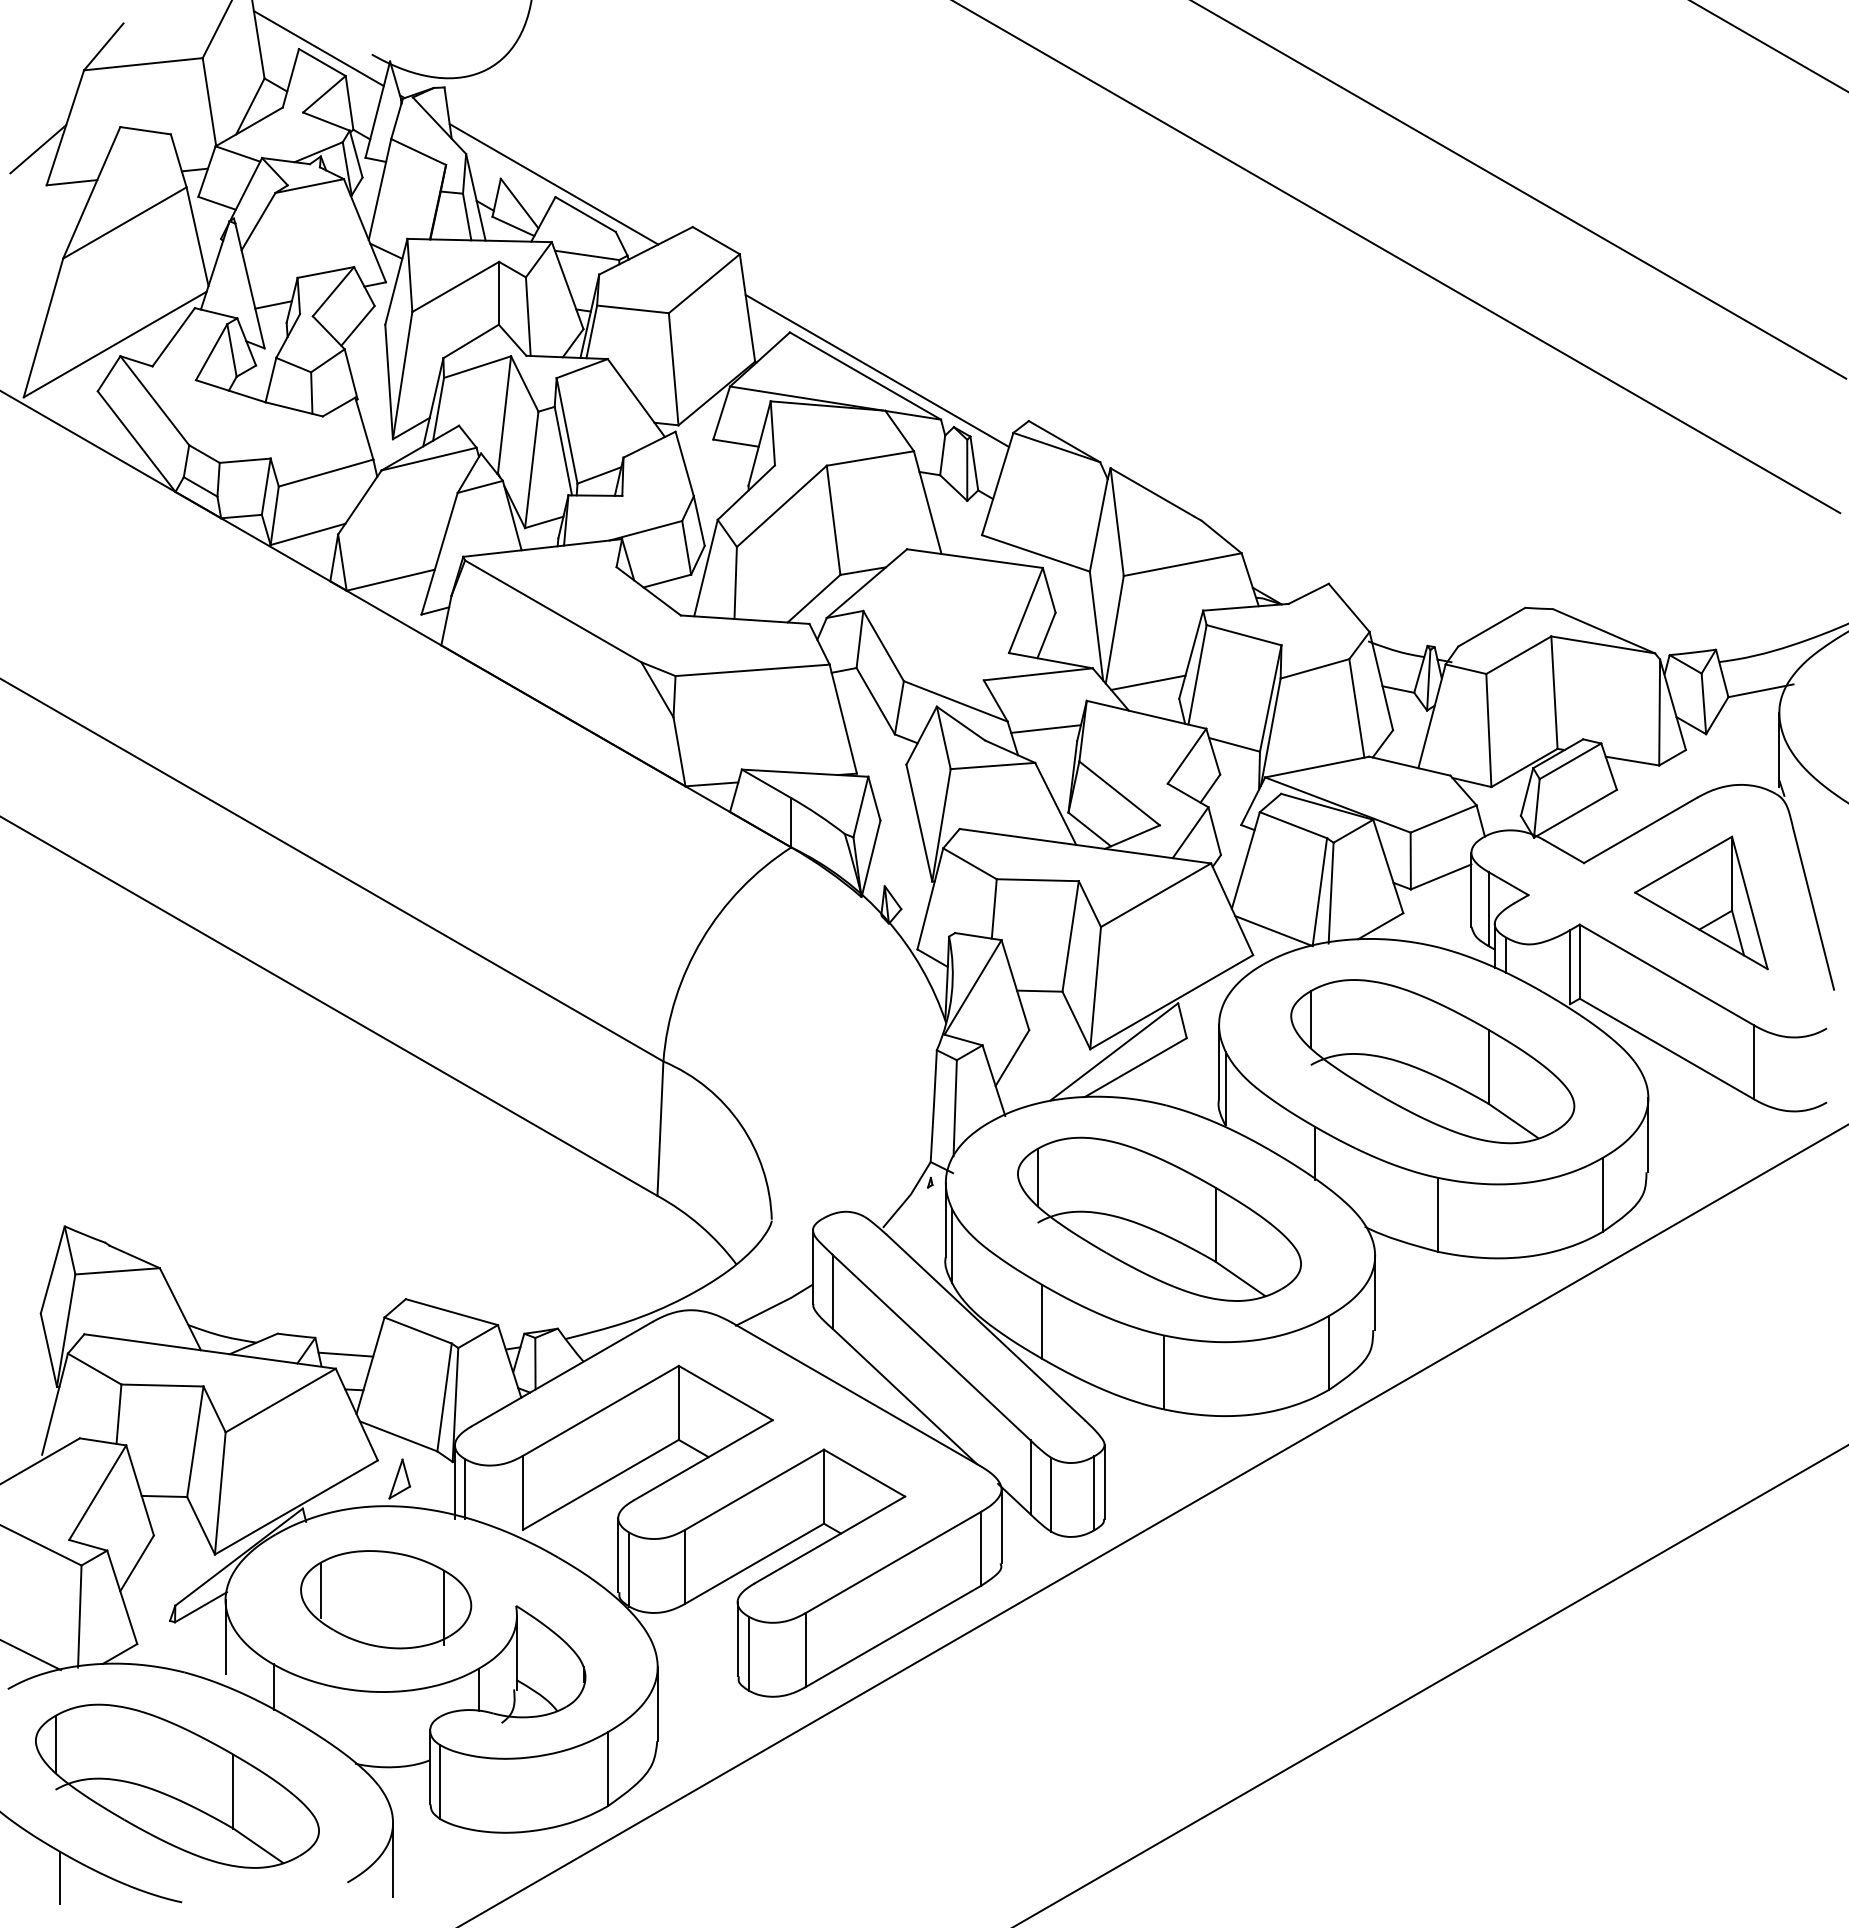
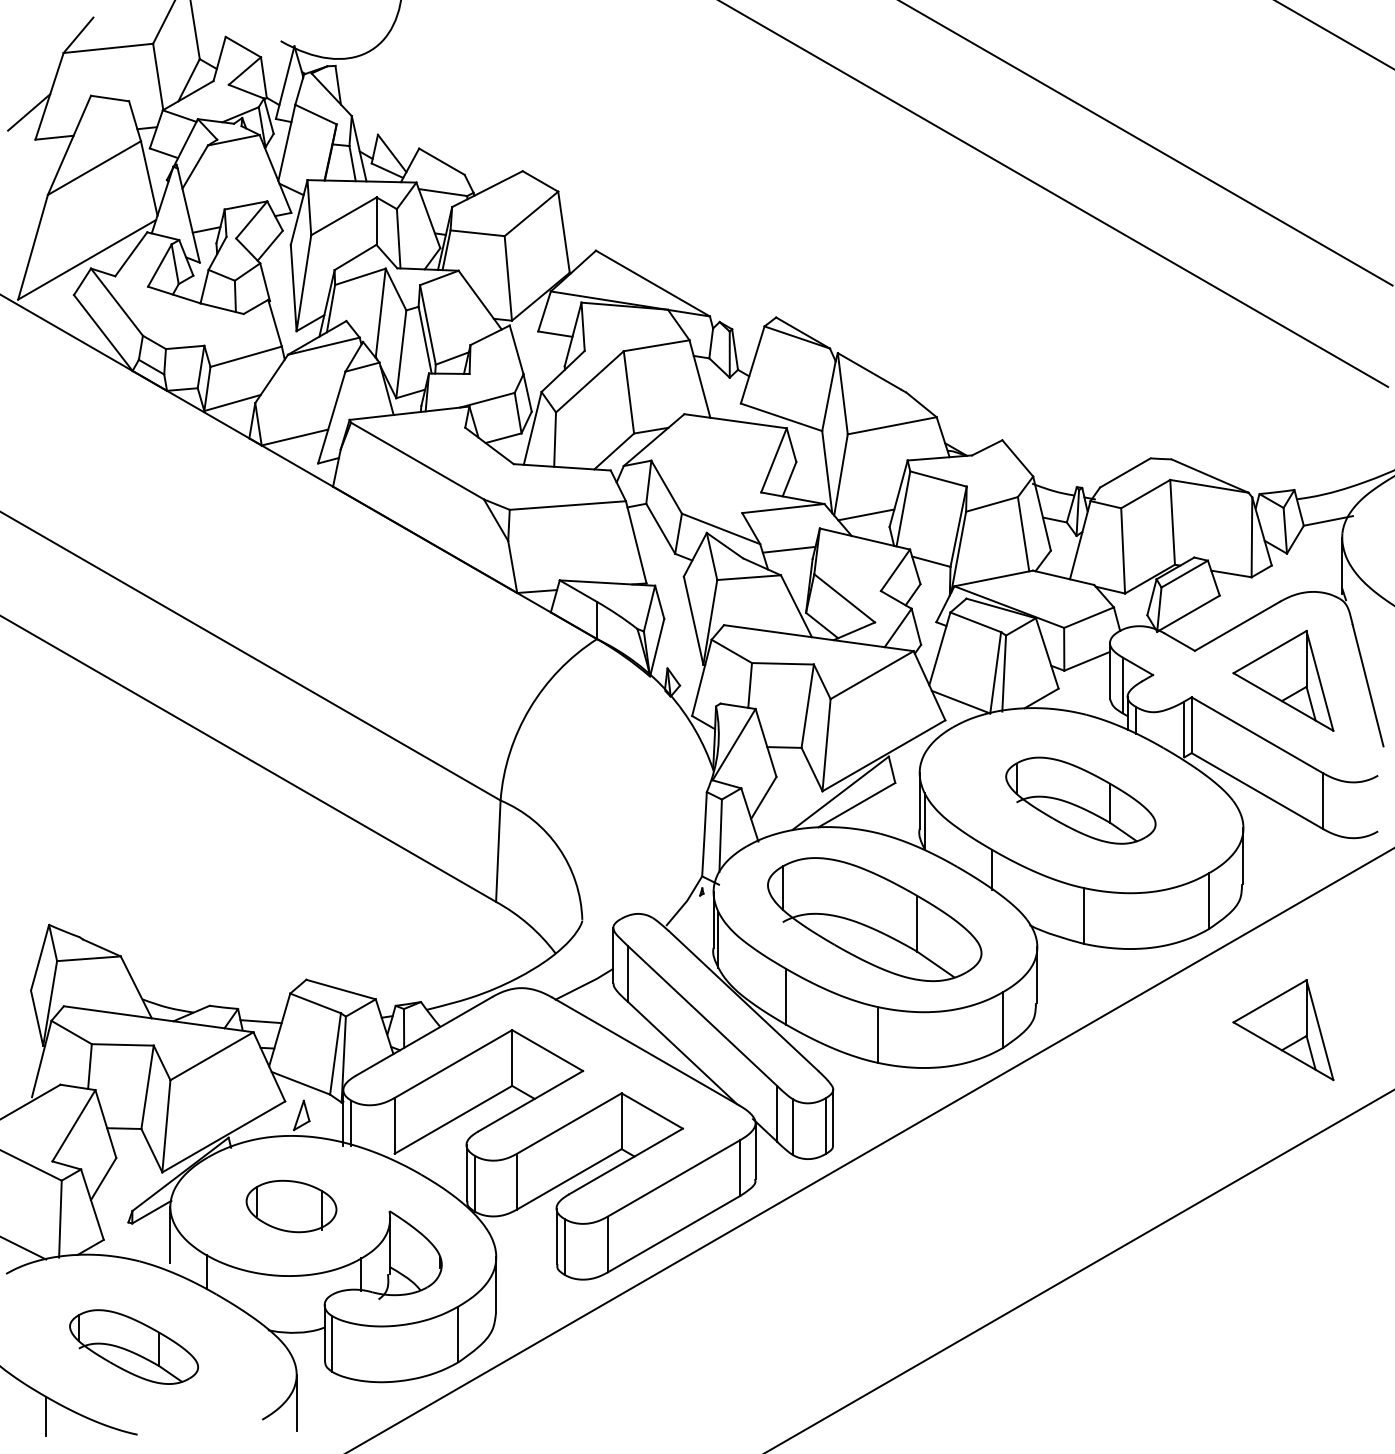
line: (318, 48) -> (240, 36), removed
line: (553, 184) -> (417, 139), removed
line: (877, 370) -> (662, 279), removed
part: (1432, 1061) -> (1080, 800), size x0.7
part: (1701, 1365) -> (1283, 1029), added
part: (386, 1599) -> (291, 1206), size x0.7
part: (177, 1785) -> (134, 1346), size x0.6

